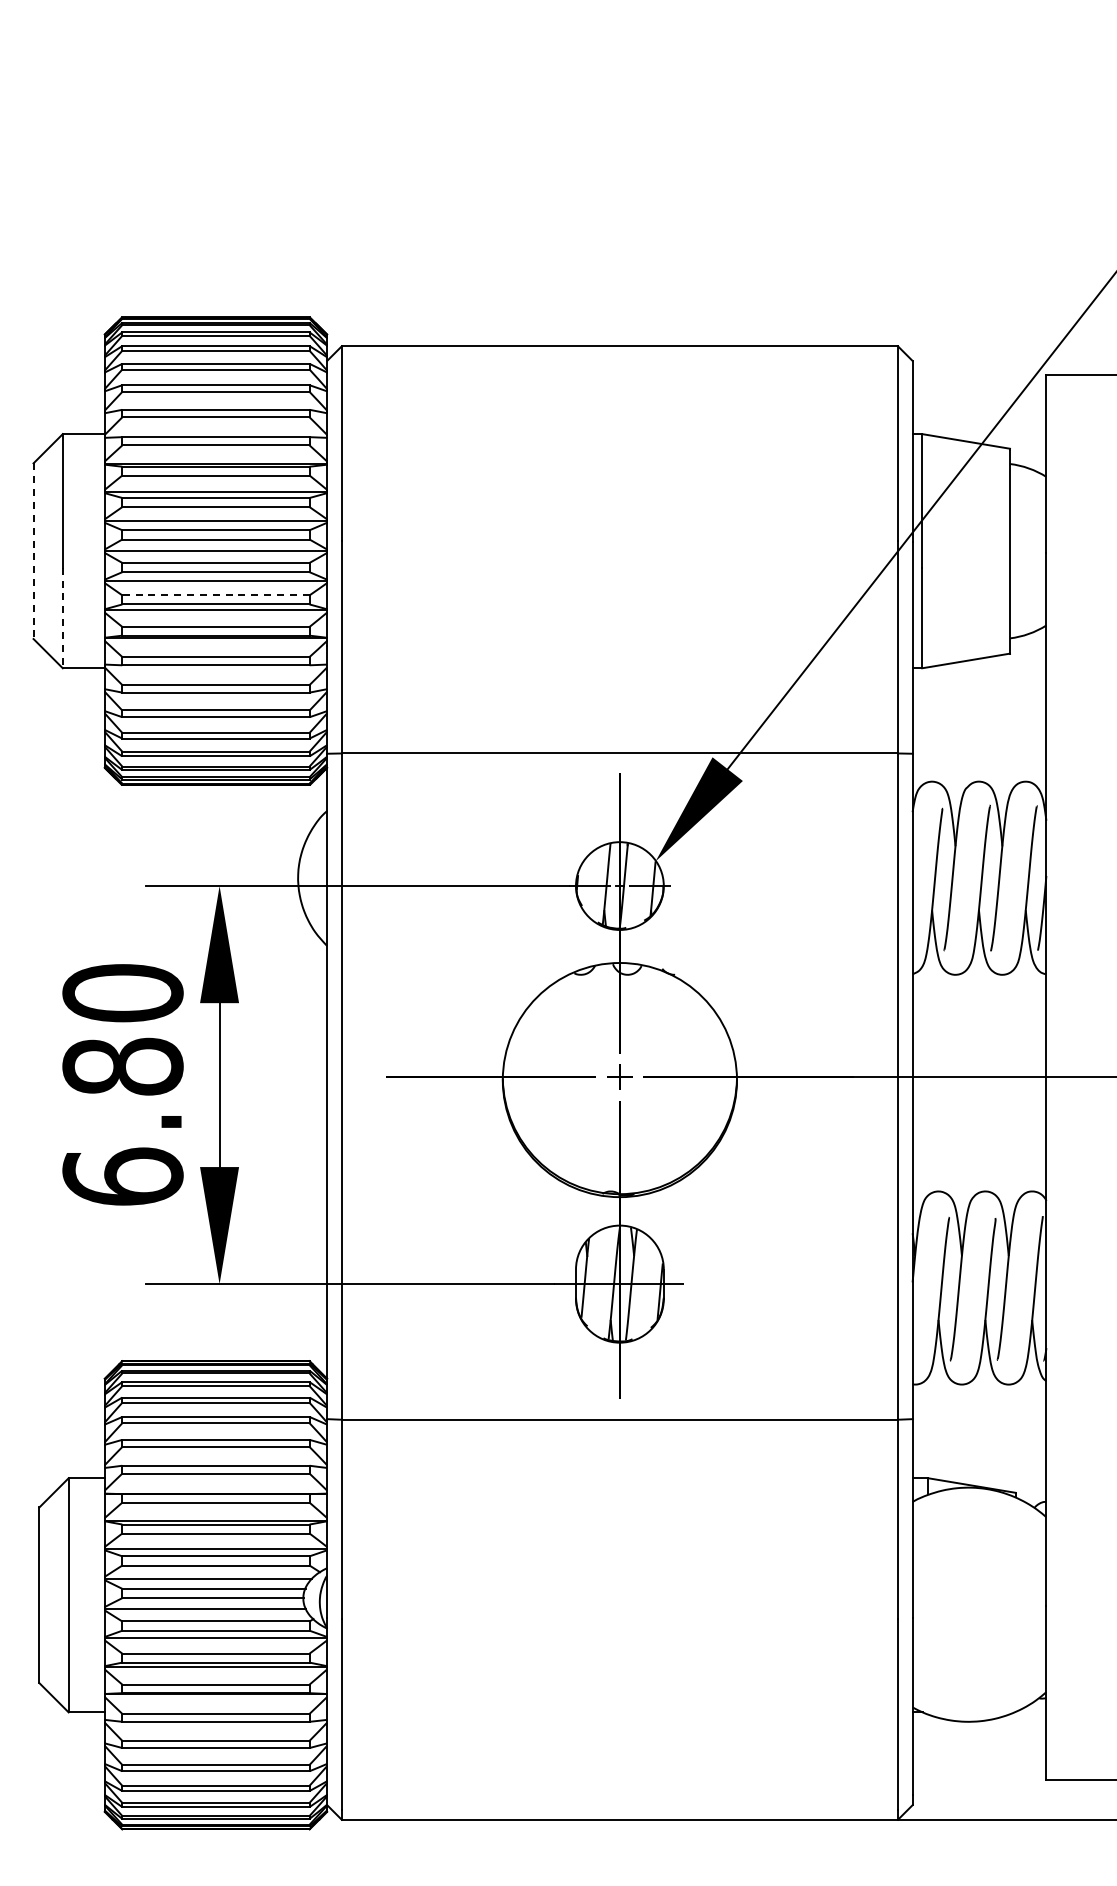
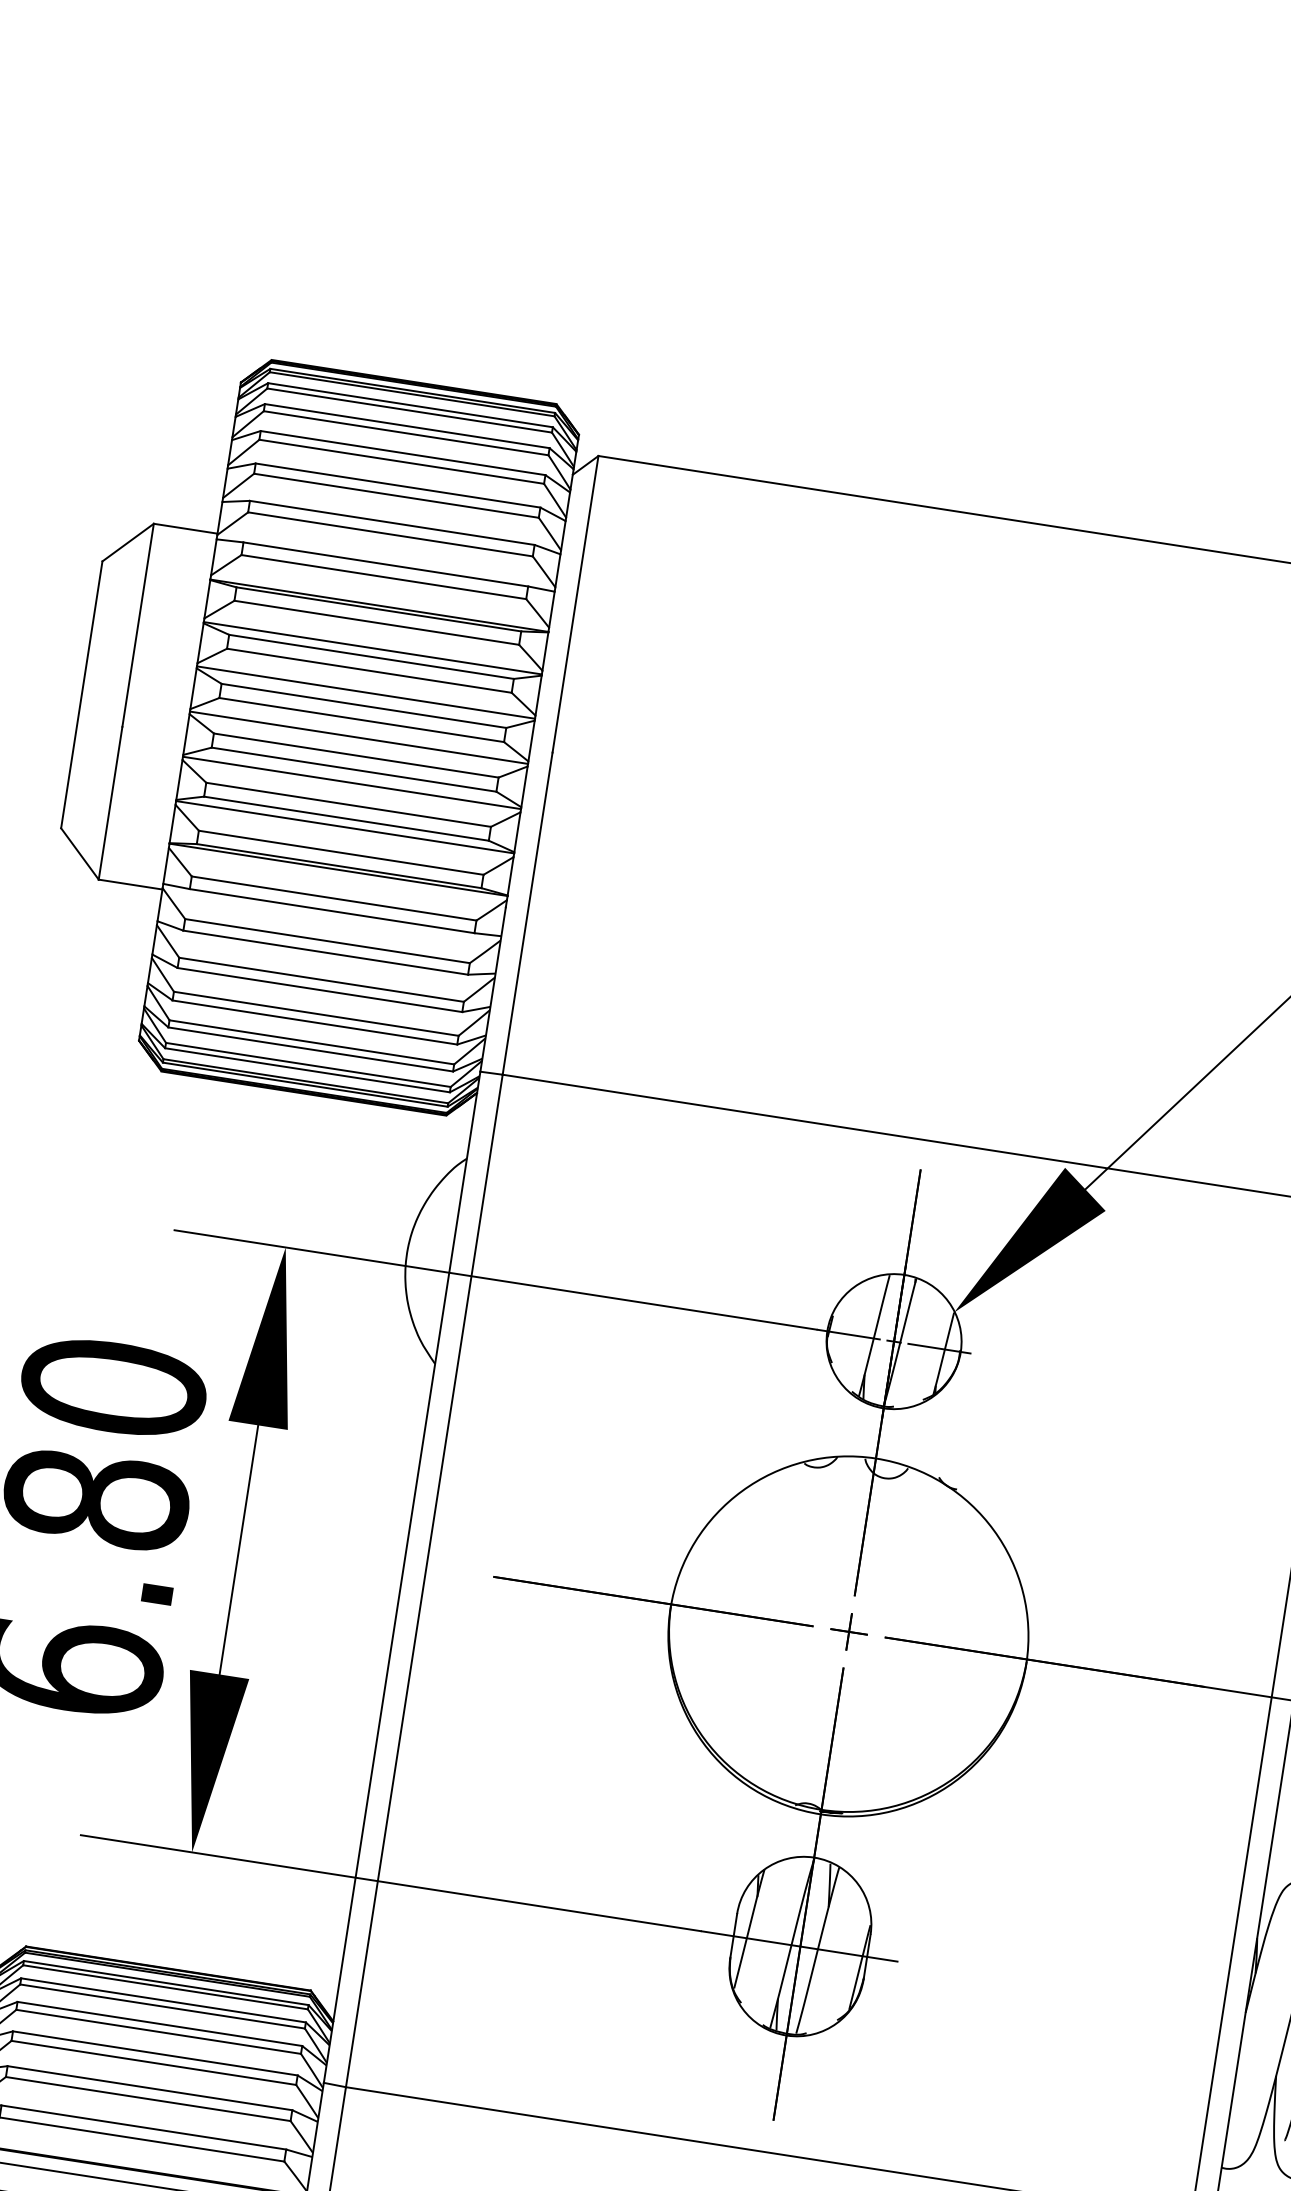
line: (33, 551) -> (81, 695), dashed -> solid
line: (215, 595) -> (347, 804), dashed -> solid
line: (62, 618) -> (109, 803), dashed -> solid

